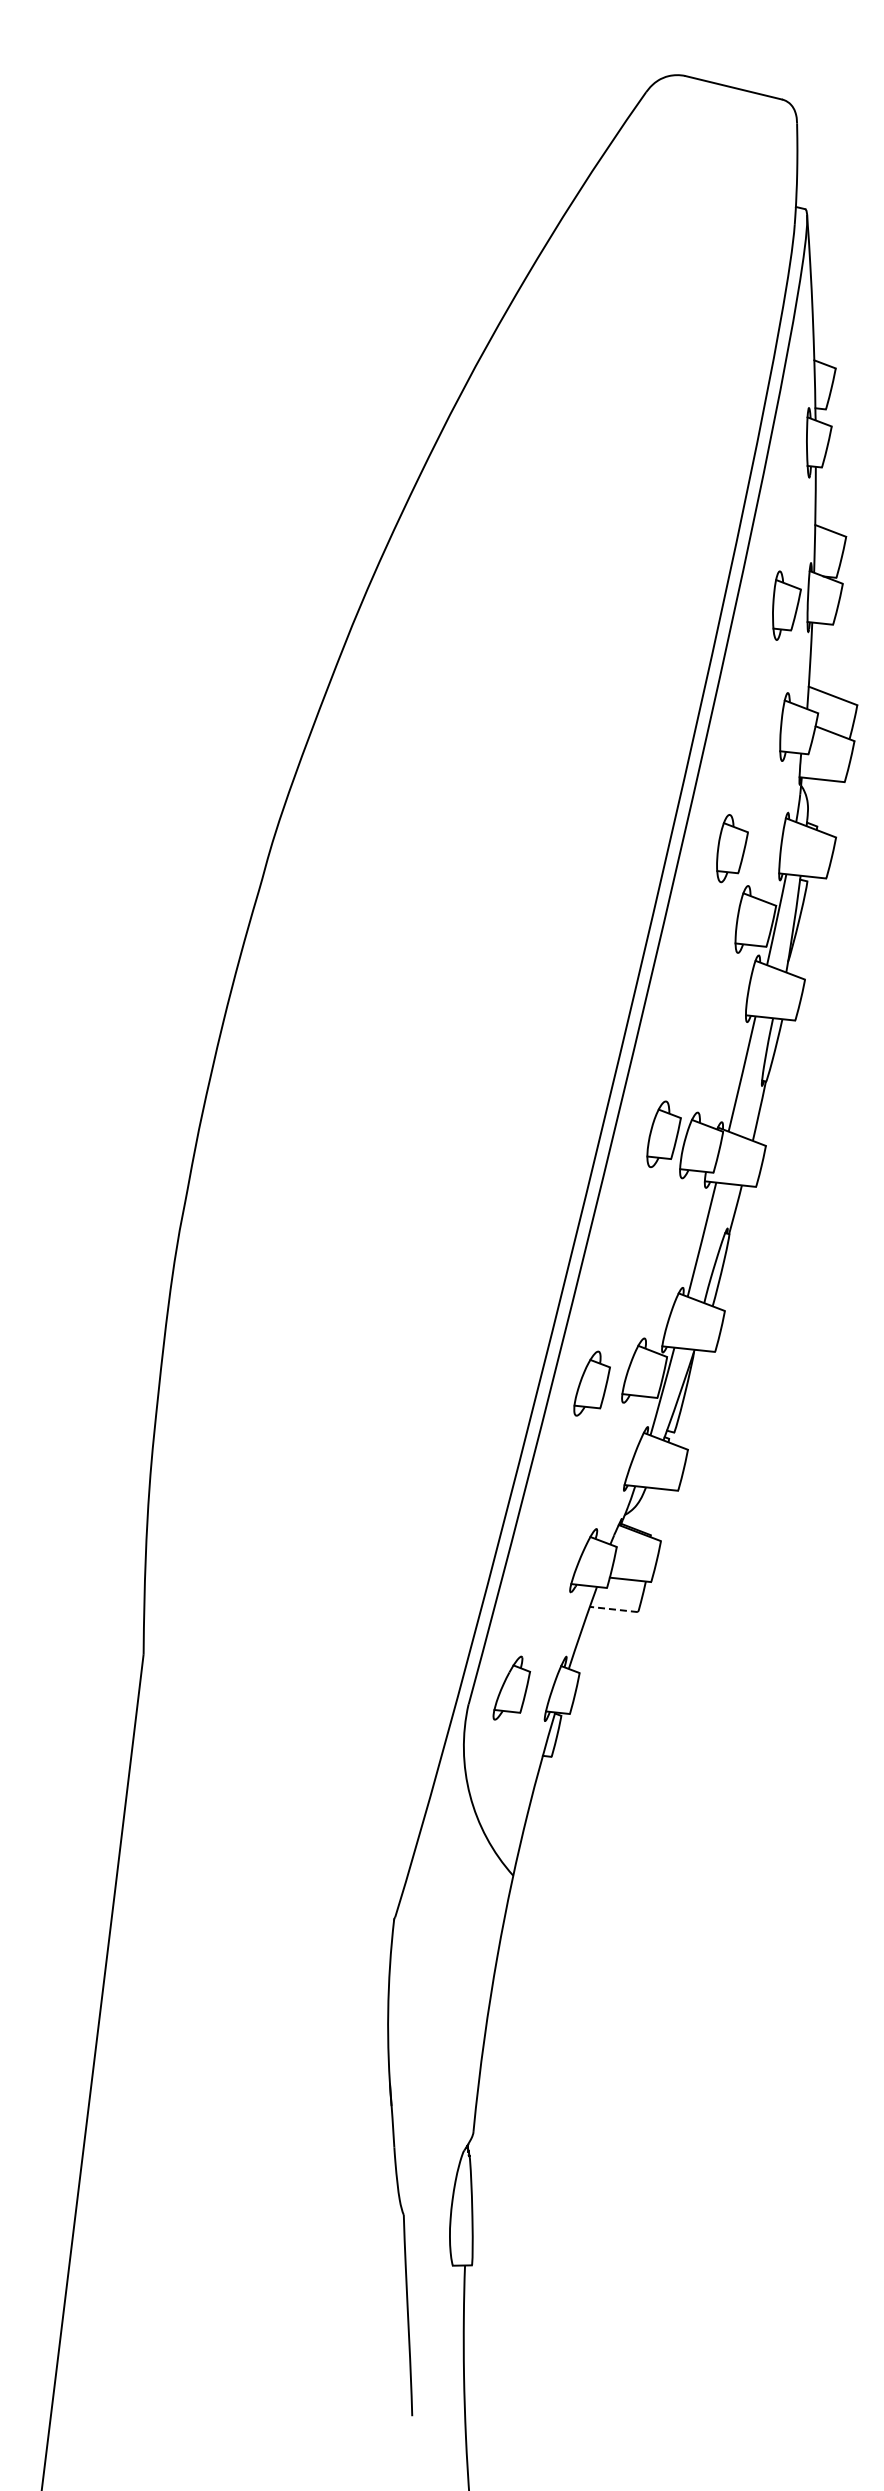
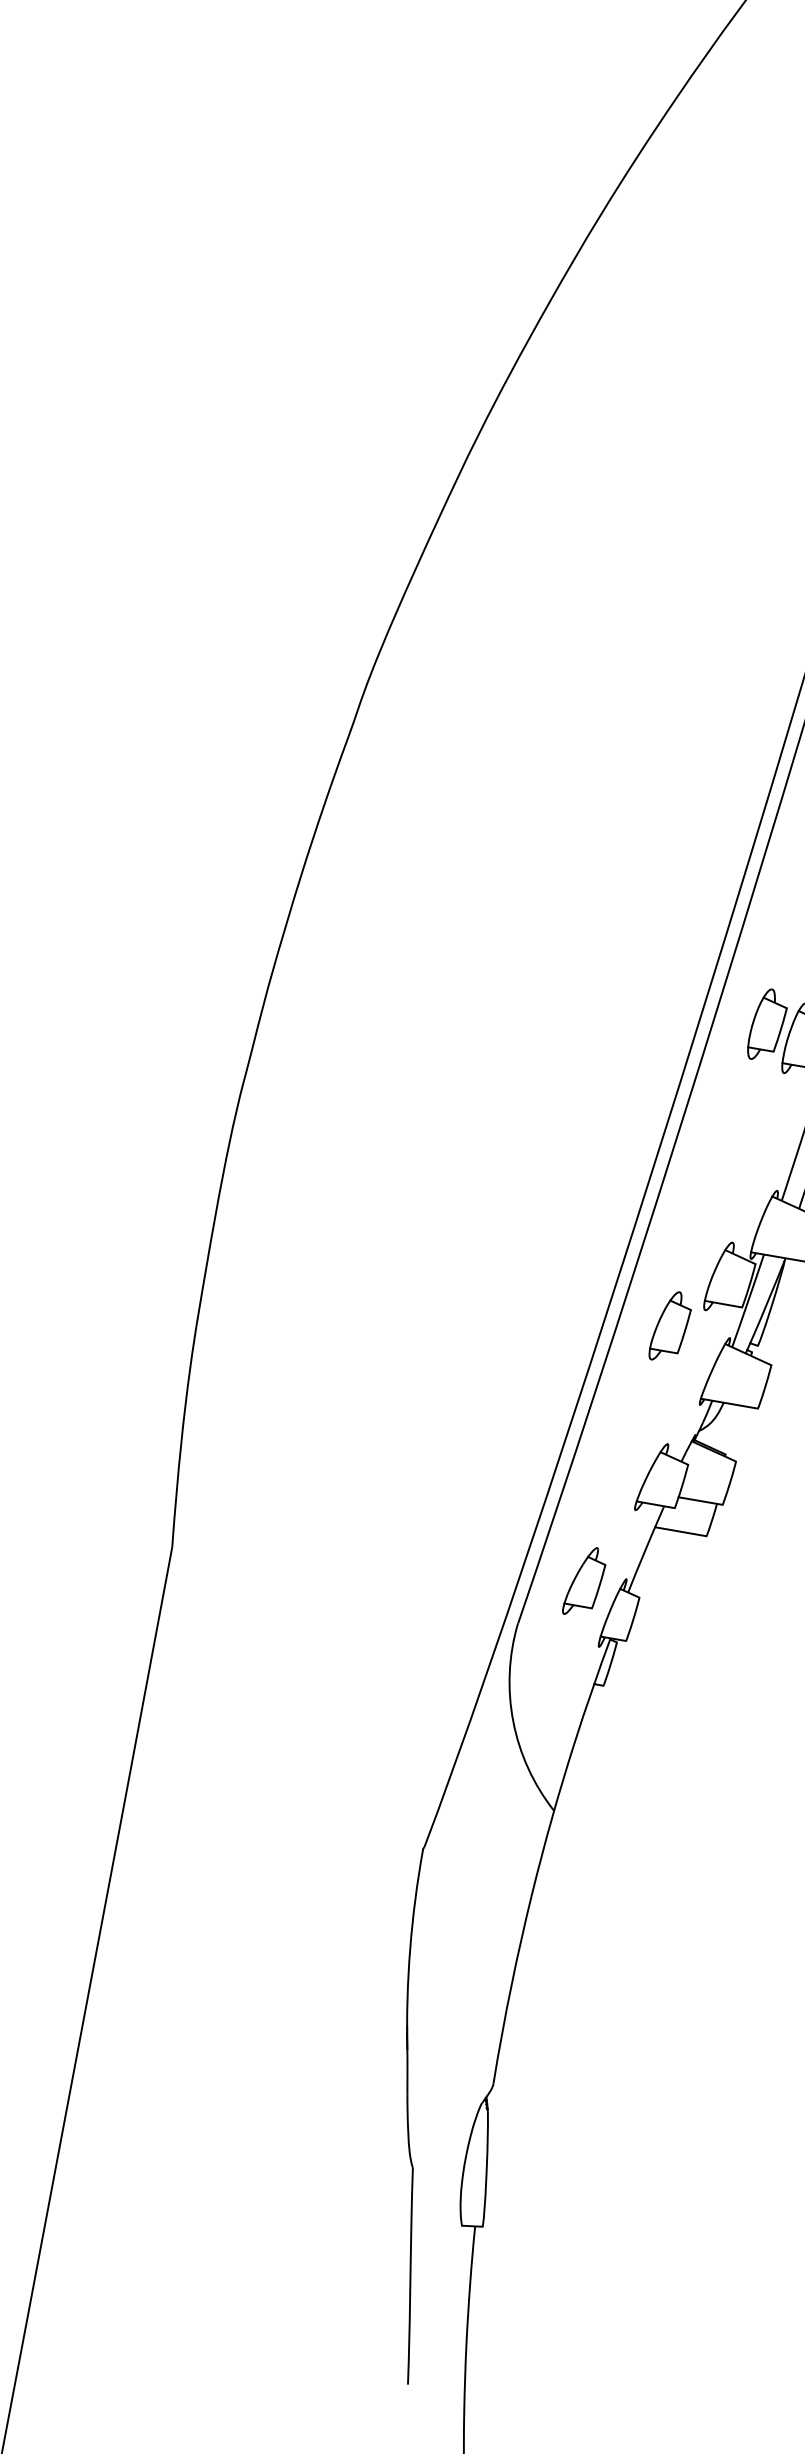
part: (591, 1383) -> (669, 1326), moved
line: (613, 1609) -> (680, 1531), dashed -> solid
part: (511, 1687) -> (584, 1580), moved

